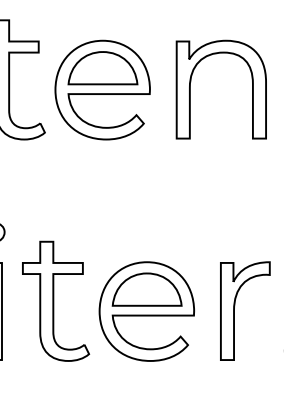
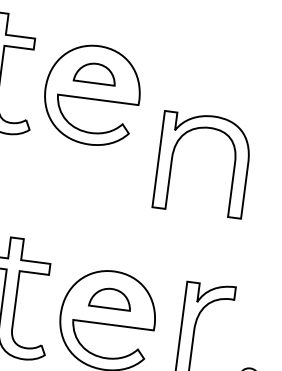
part: (102, 68) -> (94, 73), size x0.6
part: (190, 89) -> (172, 160), moved
part: (146, 289) -> (110, 298), size x0.6

